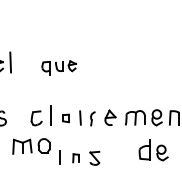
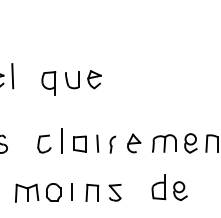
part: (59, 67) -> (72, 82), size x1.43
part: (65, 118) -> (79, 144), size x1.67
part: (31, 146) -> (38, 192), moved
part: (153, 150) -> (169, 188), moved
part: (75, 157) -> (91, 191), size x1.67

